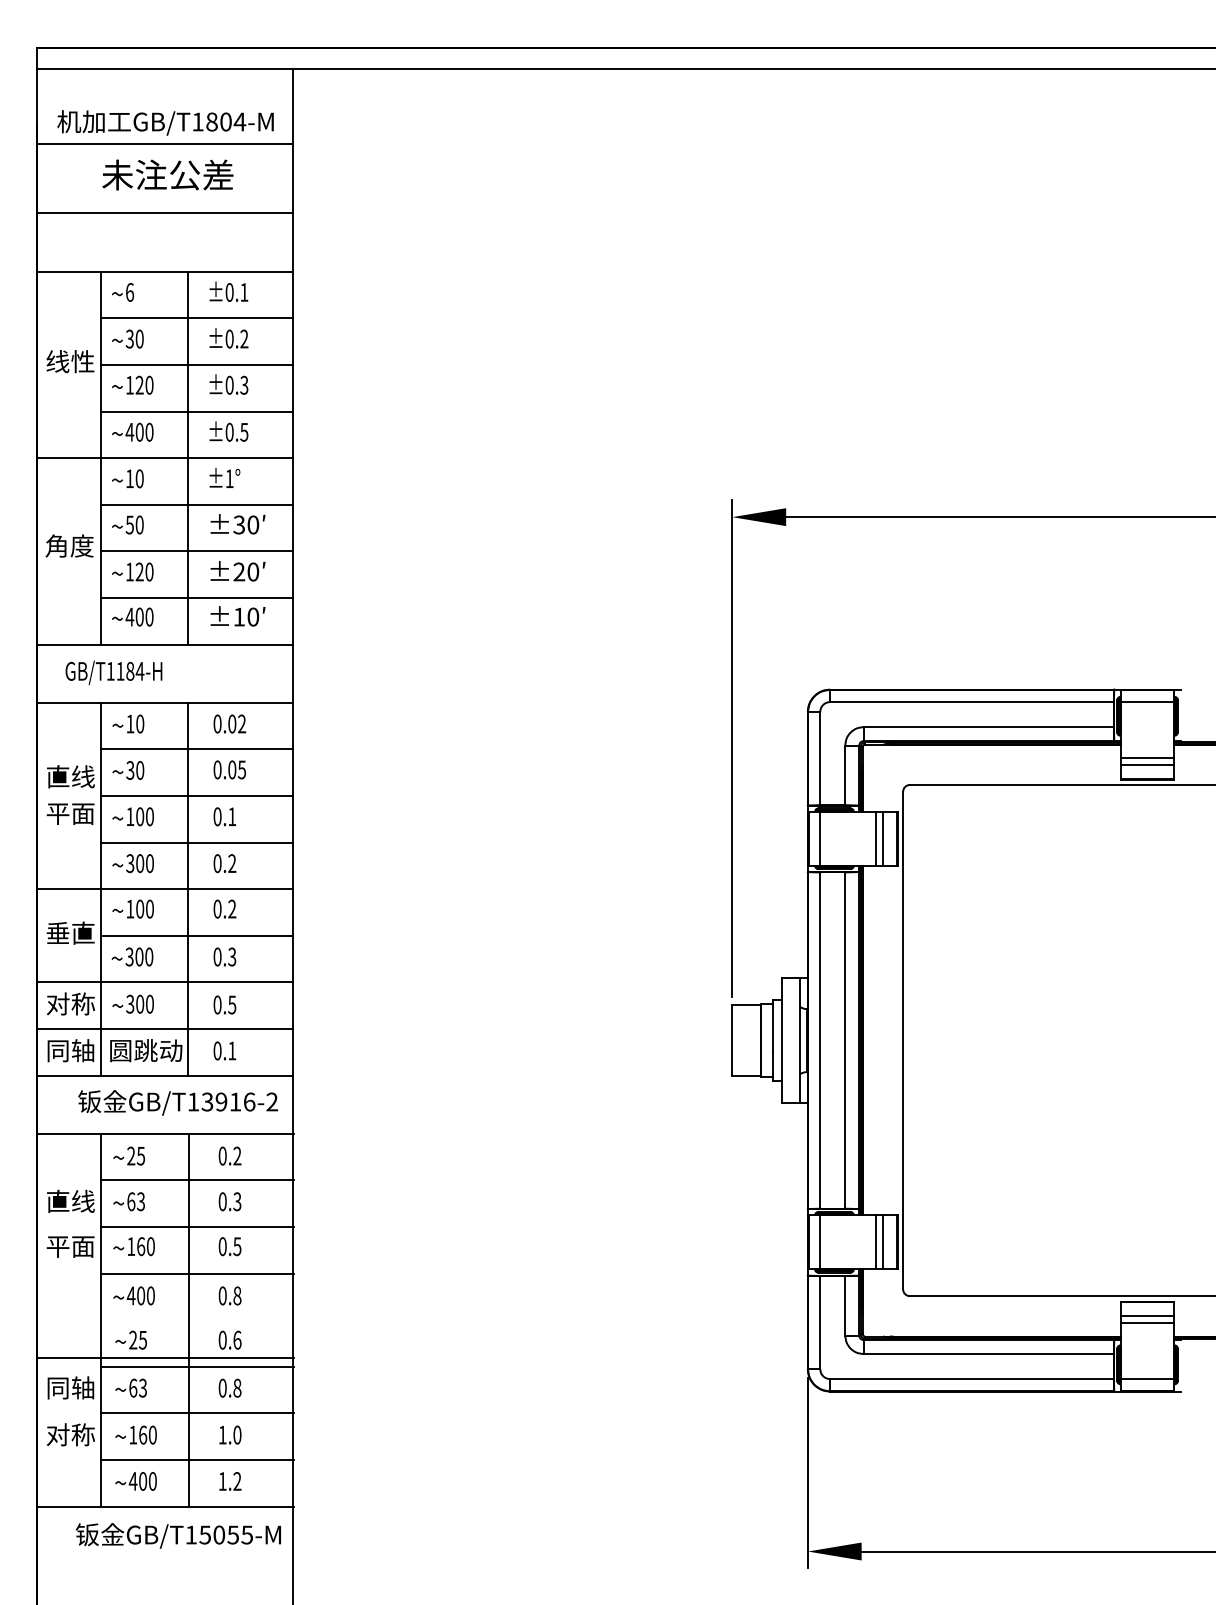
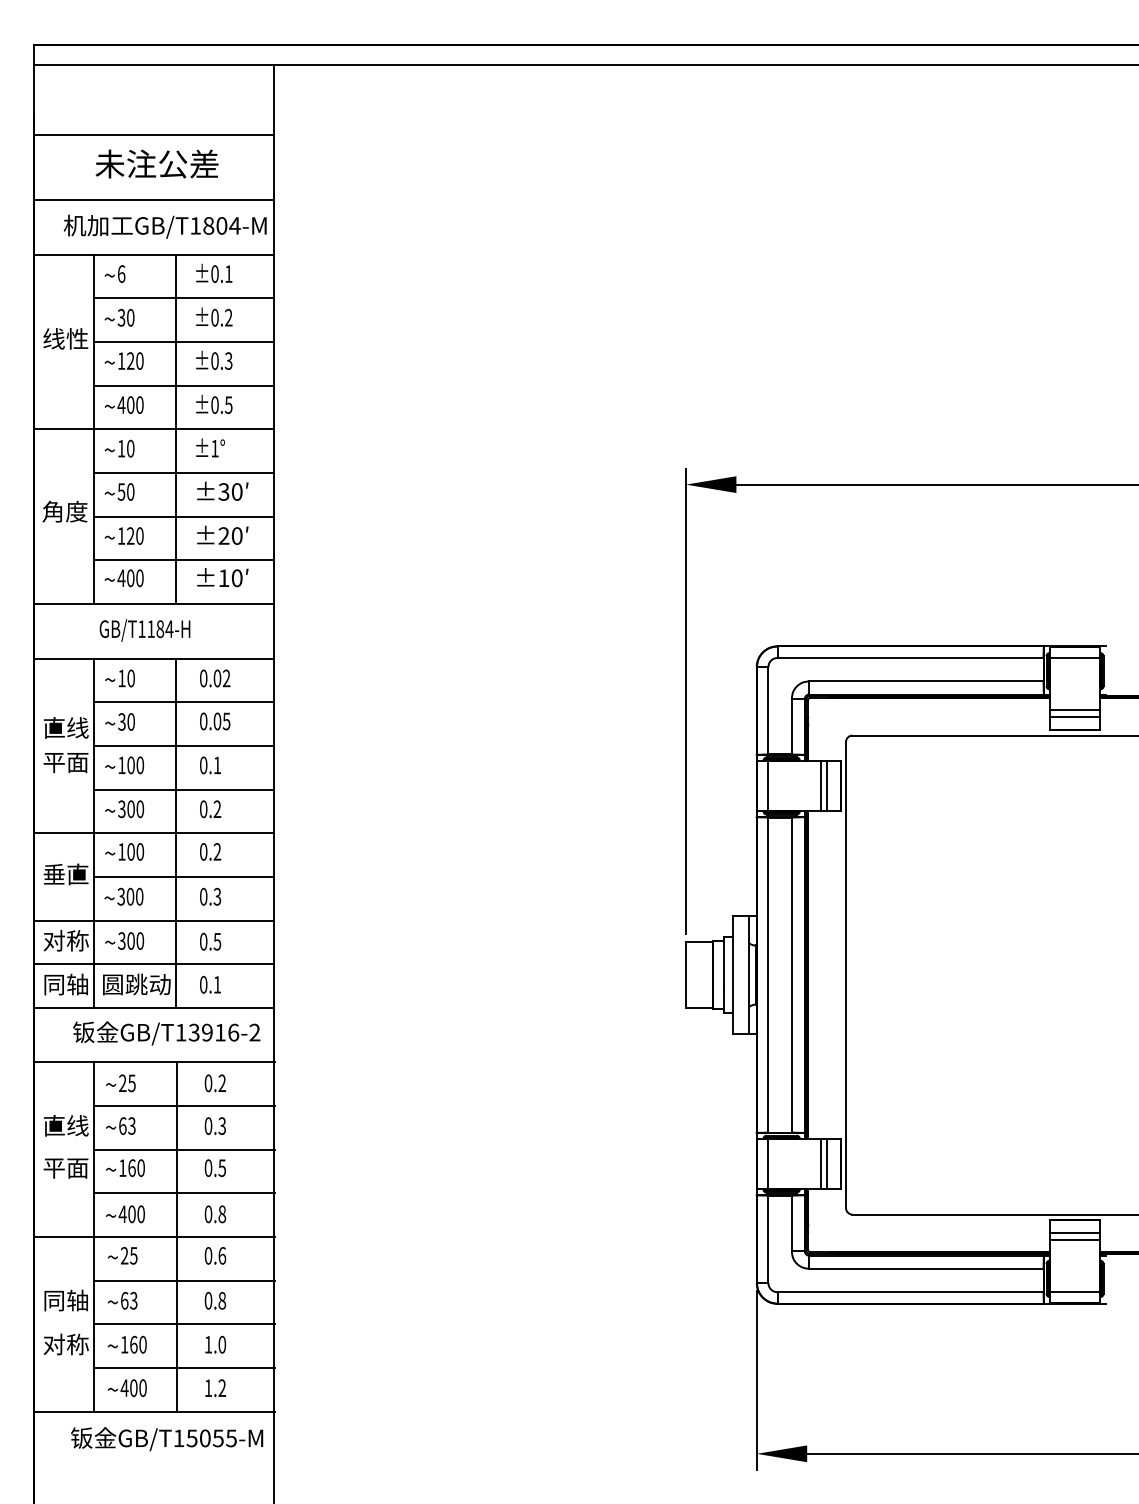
text: (165, 122) -> (165, 226), moved
text: (113, 672) -> (144, 630), moved
line: (165, 1358) -> (154, 1237), moved

